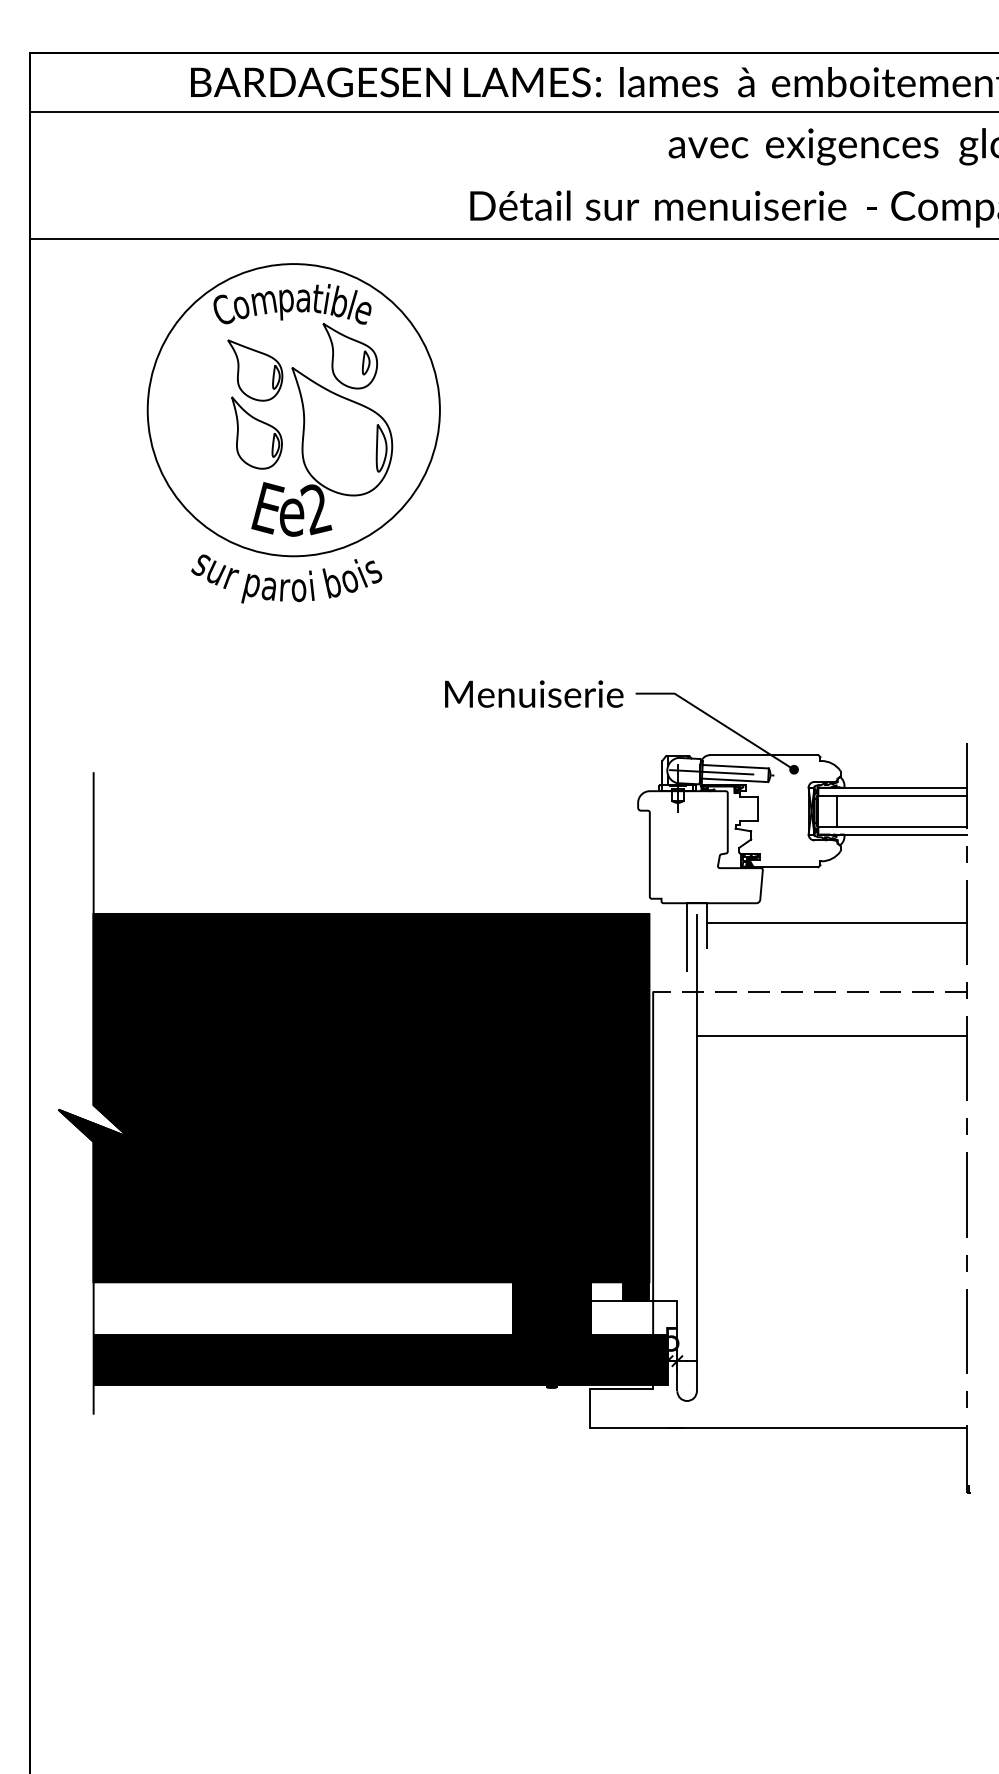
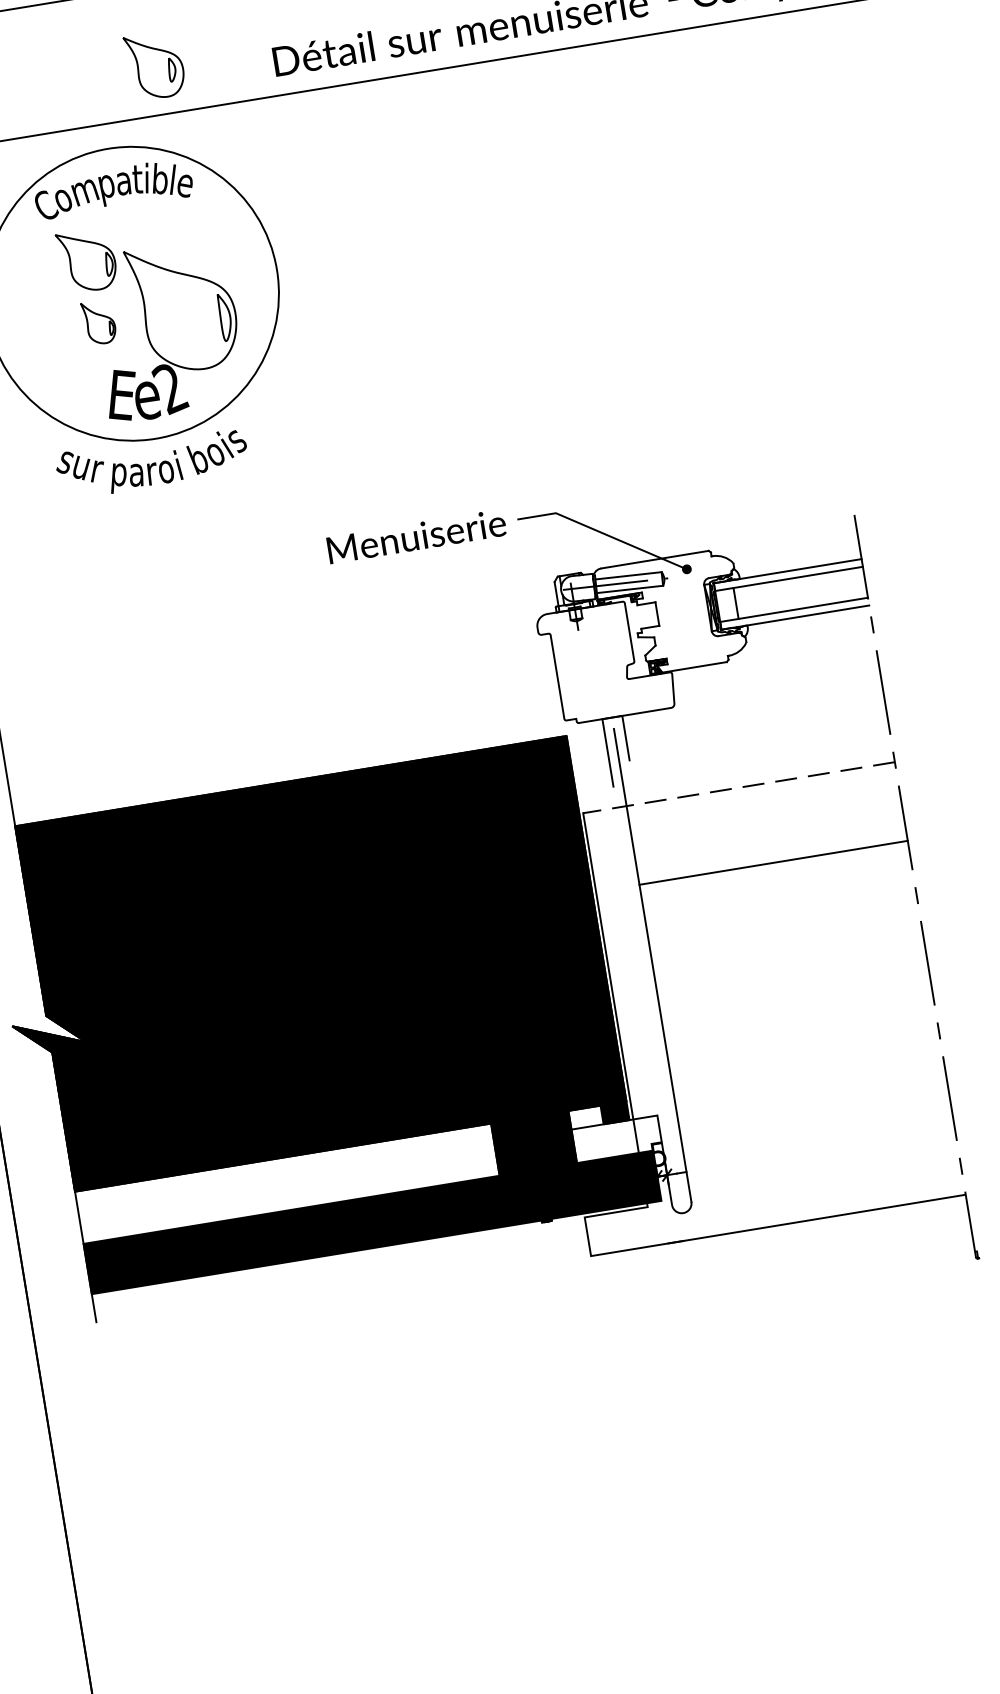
part: (349, 356) -> (154, 66), moved
part: (256, 432) -> (98, 322), size x0.6
line: (837, 923) -> (754, 714), removed
line: (831, 1035) -> (773, 862), moved

